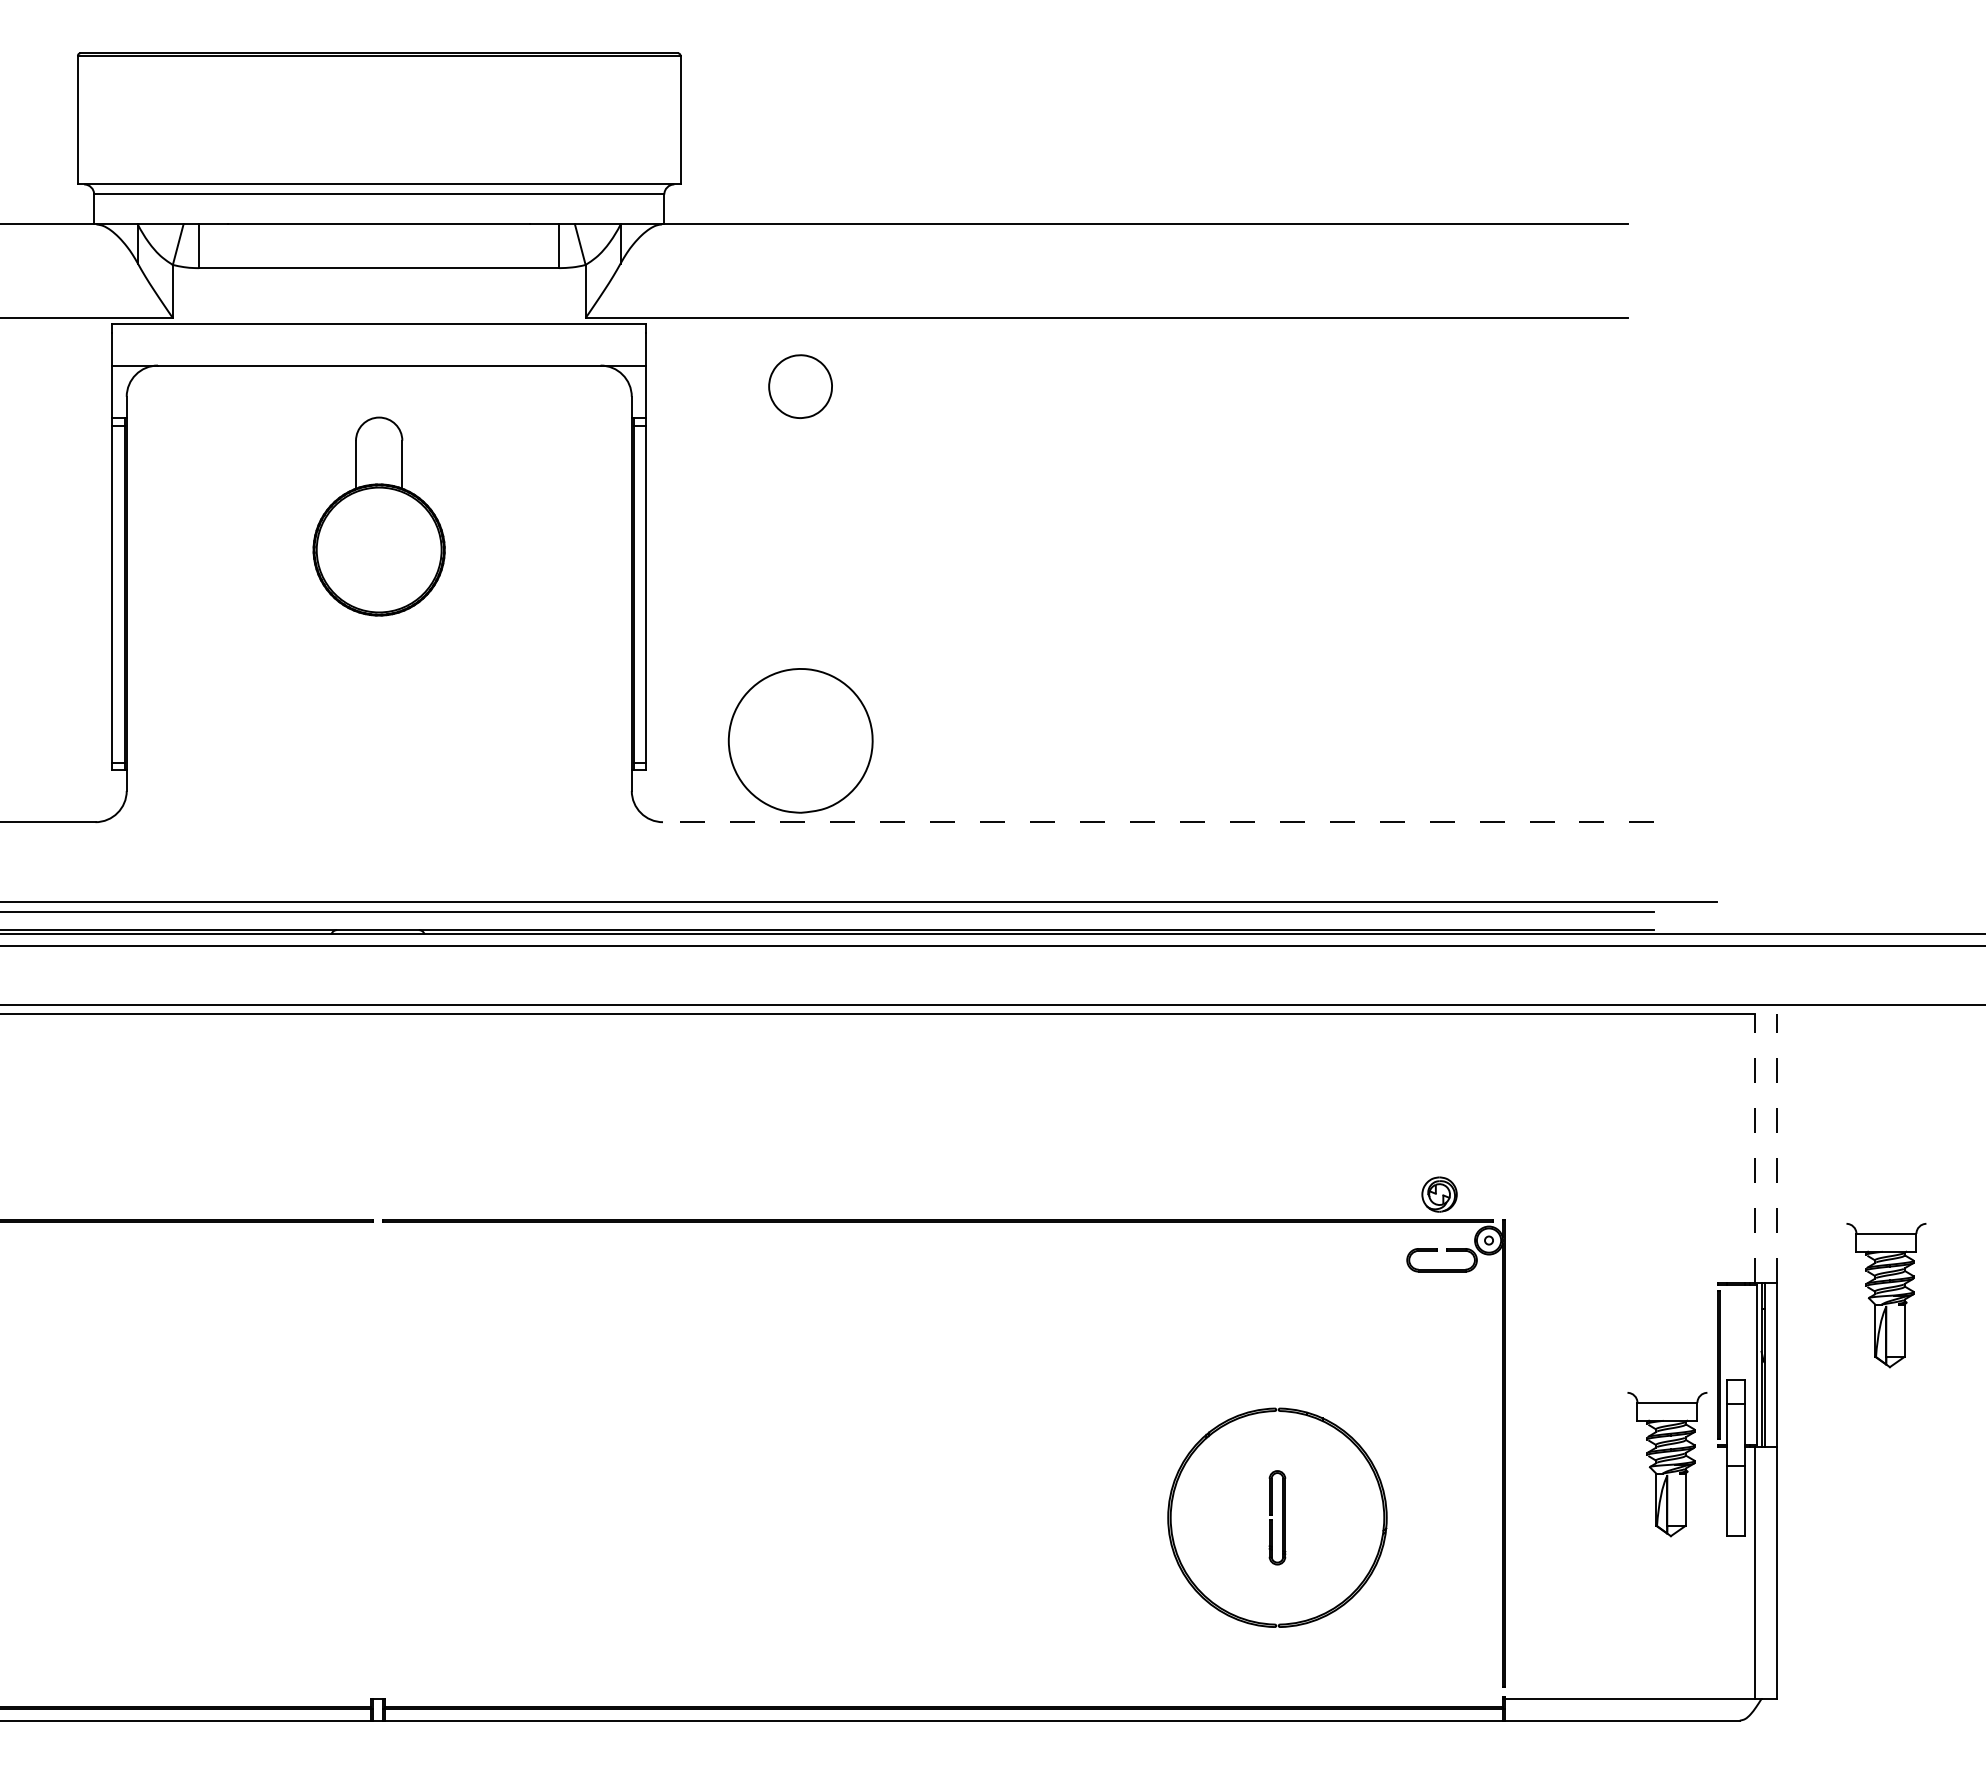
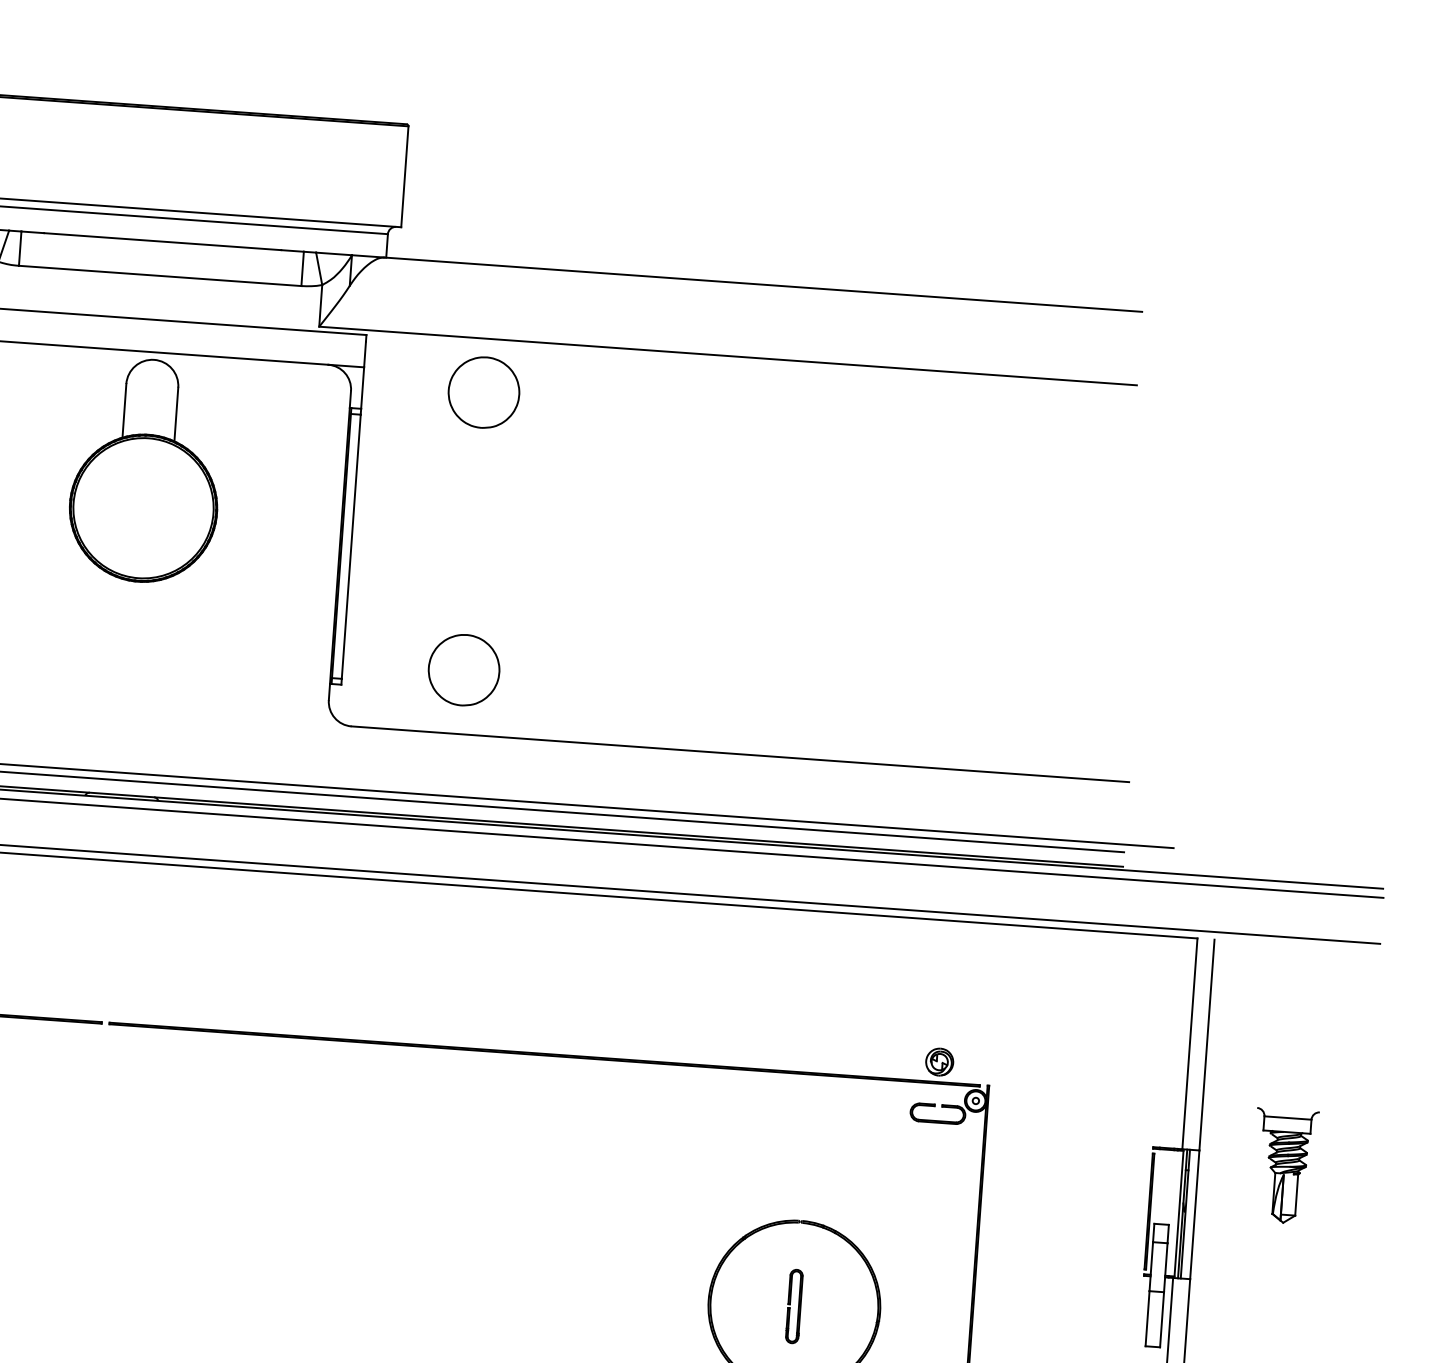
part: (800, 386) -> (483, 392), size x1.43
part: (378, 516) -> (145, 470), size x1.43
part: (800, 740) -> (464, 670), size x0.62
line: (1158, 822) -> (740, 754), dashed -> solid
line: (1755, 1148) -> (1190, 1043), dashed -> solid
line: (1777, 1148) -> (1207, 1044), dashed -> solid
part: (1667, 1464) -> (1103, 1286), removed

